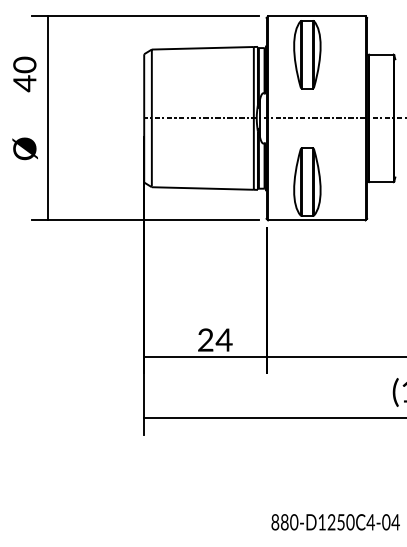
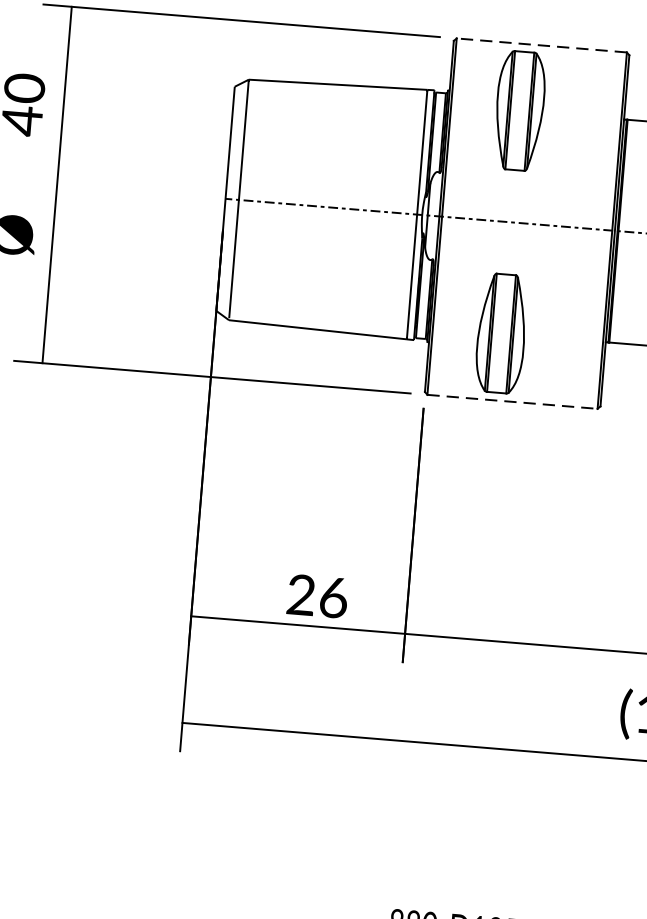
line: (316, 16) -> (541, 45), solid -> dashed
line: (316, 220) -> (511, 402), solid -> dashed
text: (223, 339) -> (332, 596), 24 -> 26

